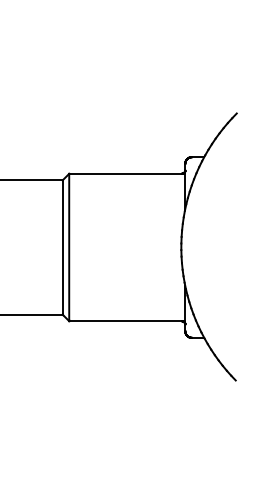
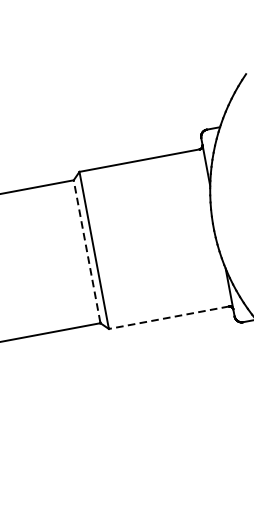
line: (62, 247) -> (87, 251), solid -> dashed
line: (125, 321) -> (168, 318), solid -> dashed

